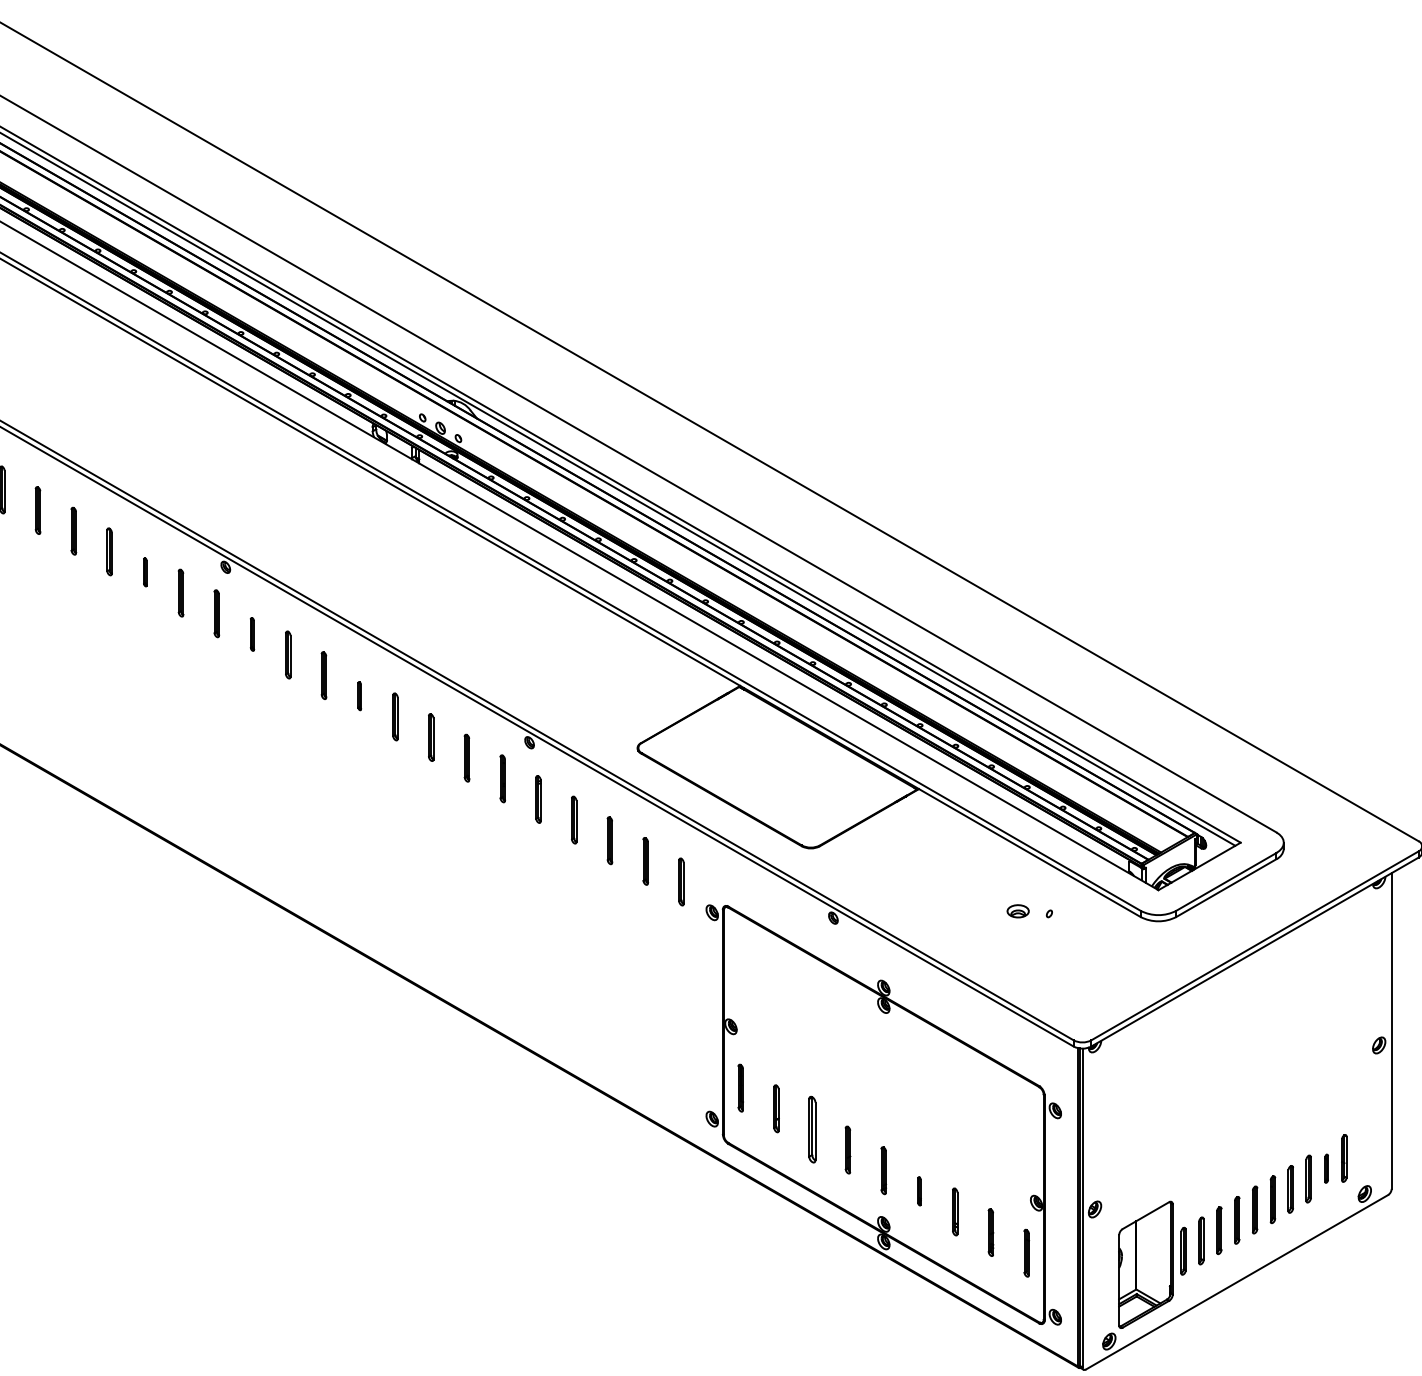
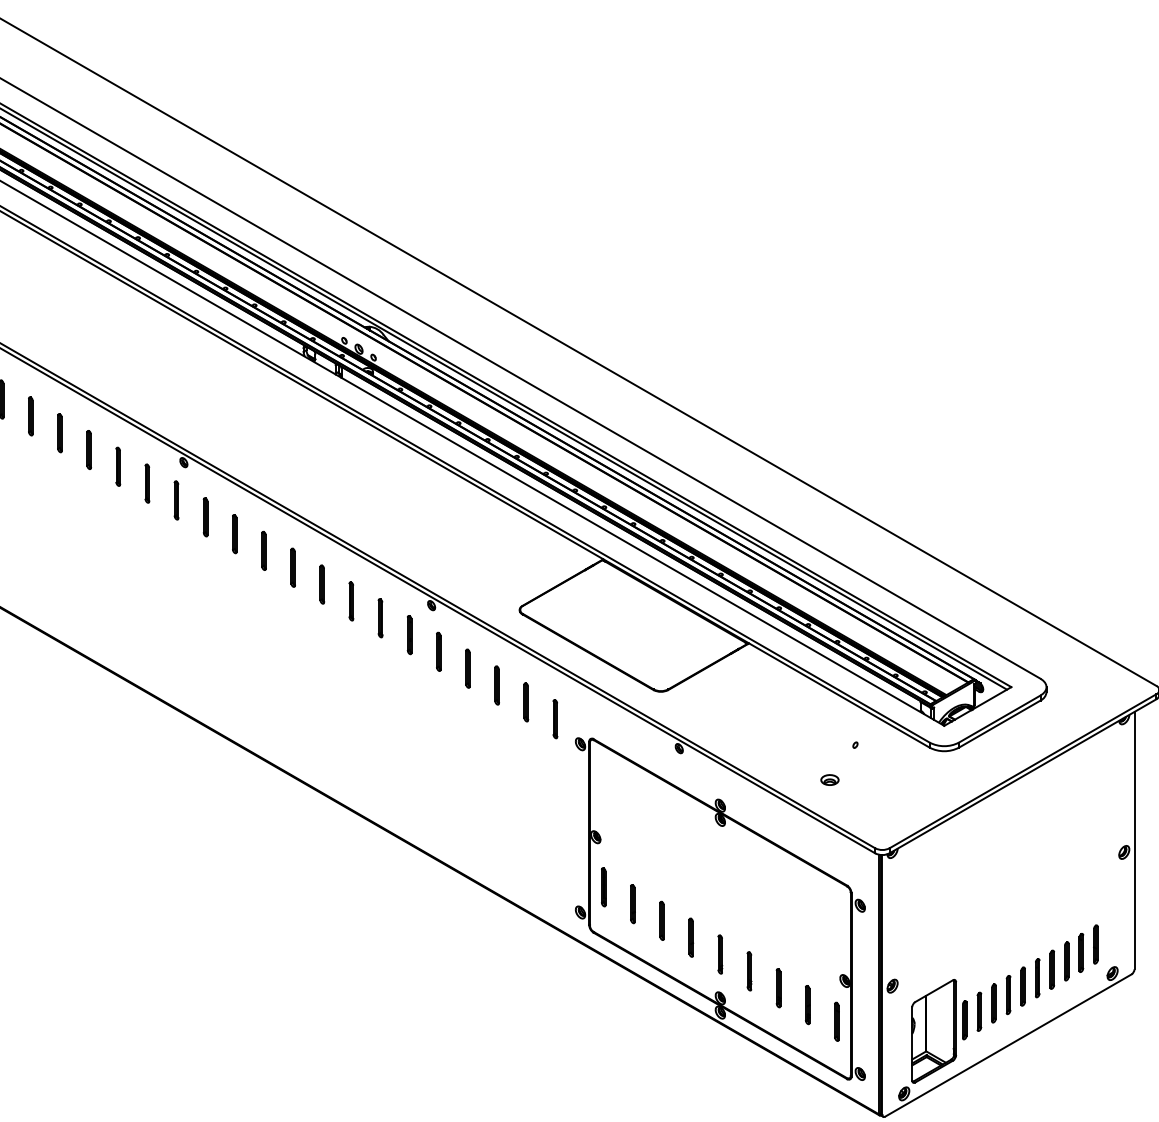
part: (145, 572) -> (118, 466), size x1.67
part: (252, 634) -> (205, 517), size x1.43
part: (358, 695) -> (292, 567), size x1.67
part: (1017, 910) -> (829, 779), moved
part: (811, 1128) -> (661, 920), size x0.71
part: (1326, 1168) -> (1081, 952), size x1.67
part: (919, 1191) -> (749, 971), size x1.67

